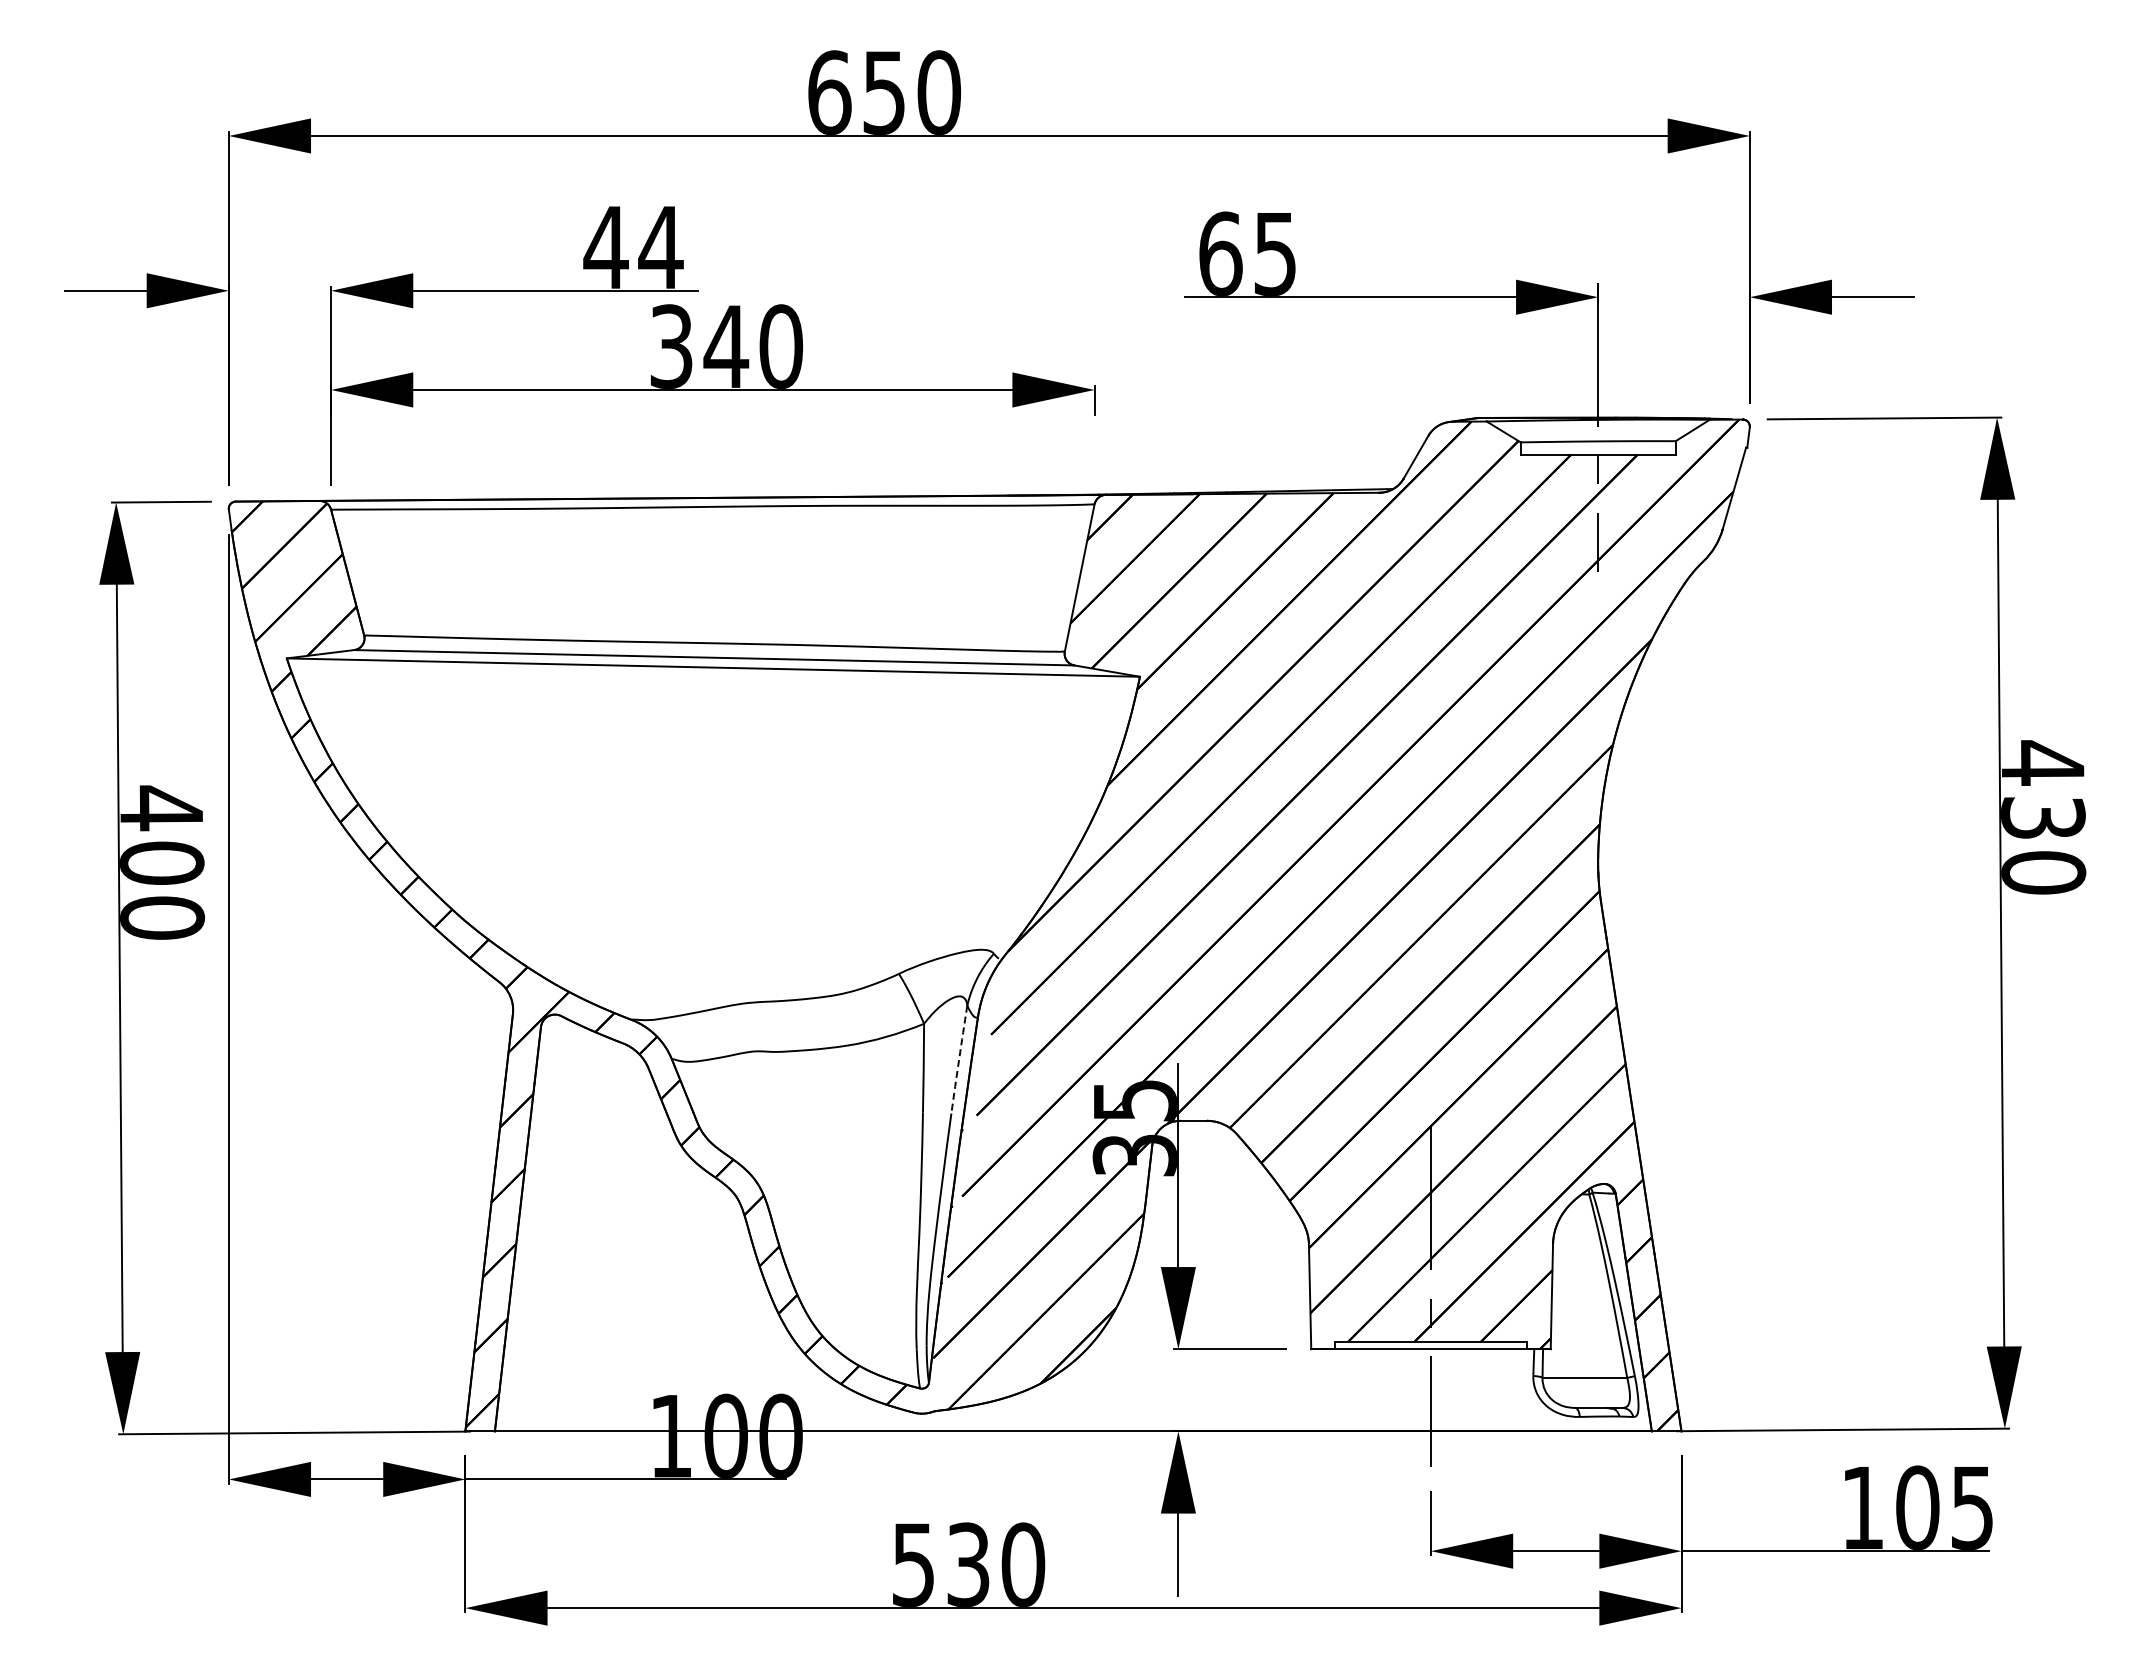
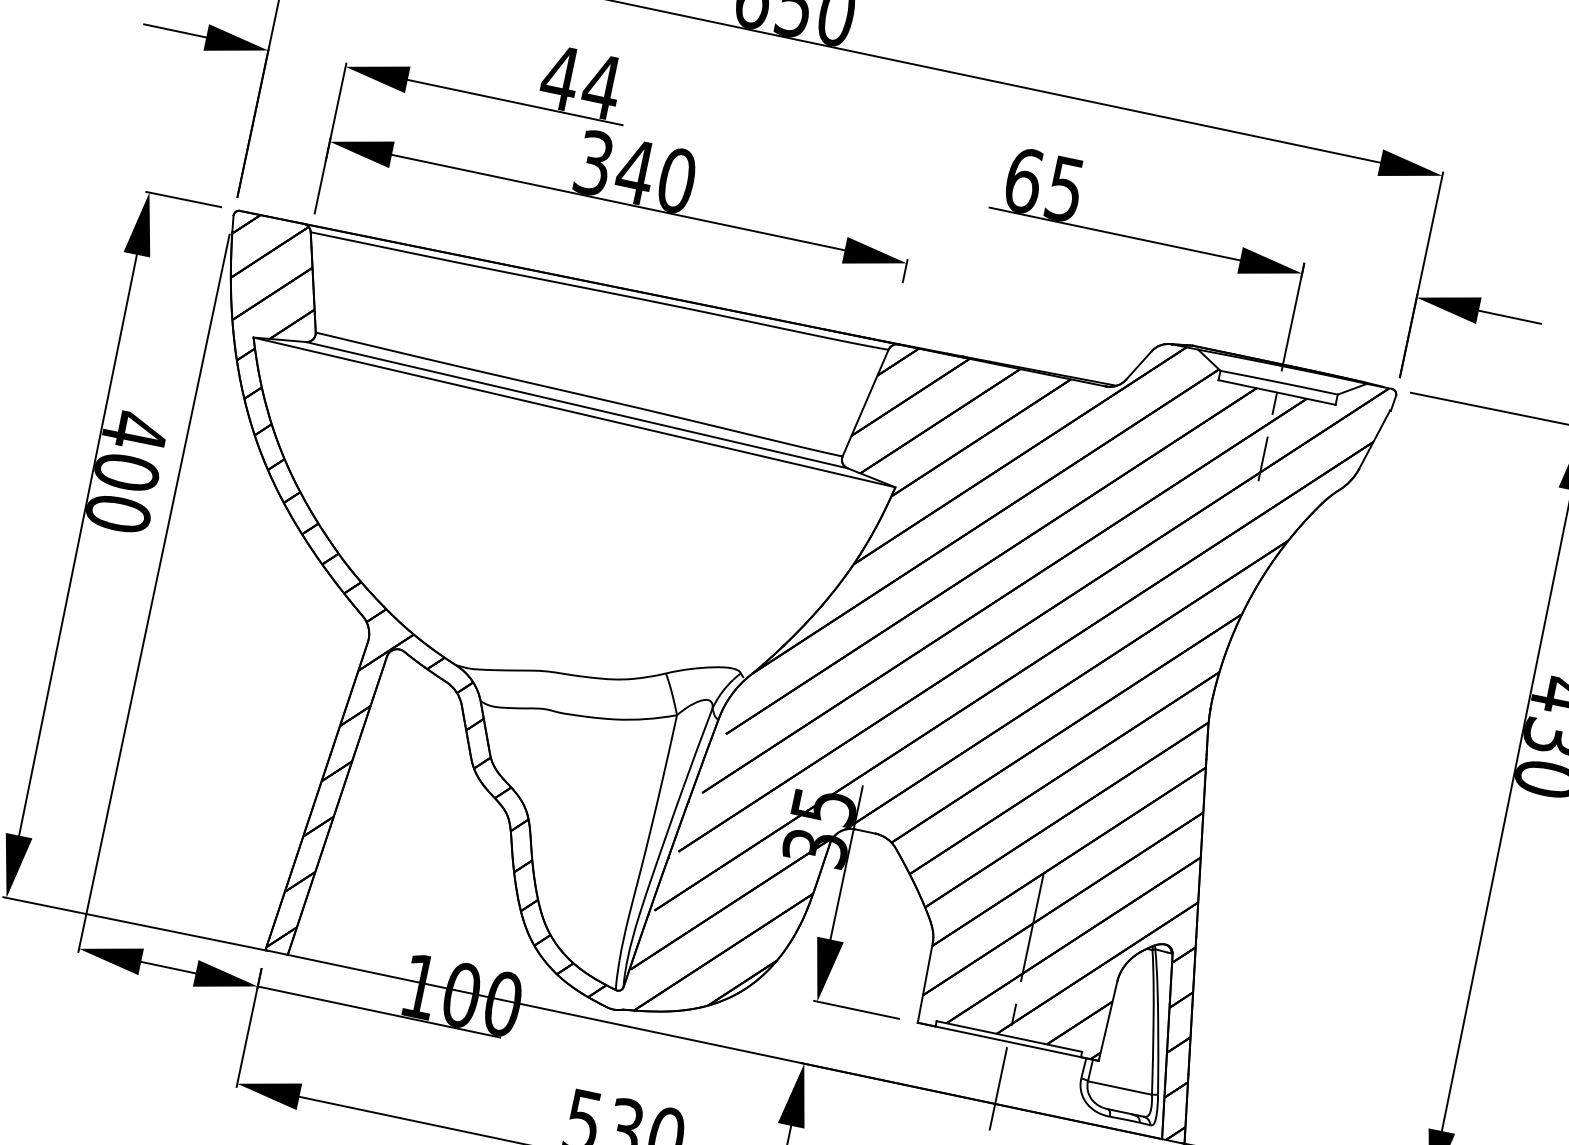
arc: (959, 1059) -> (698, 747), dashed -> solid

